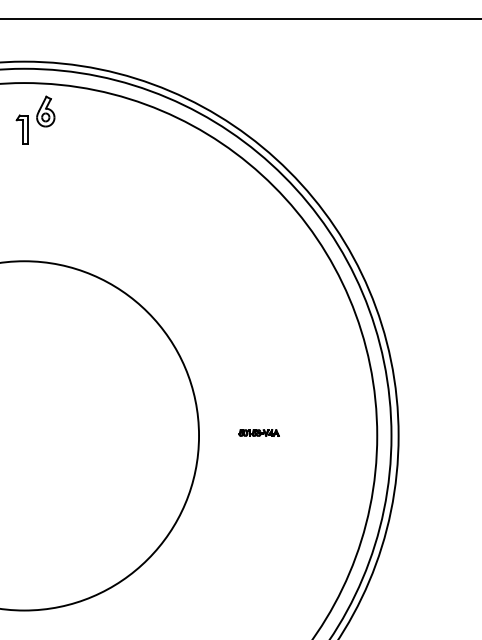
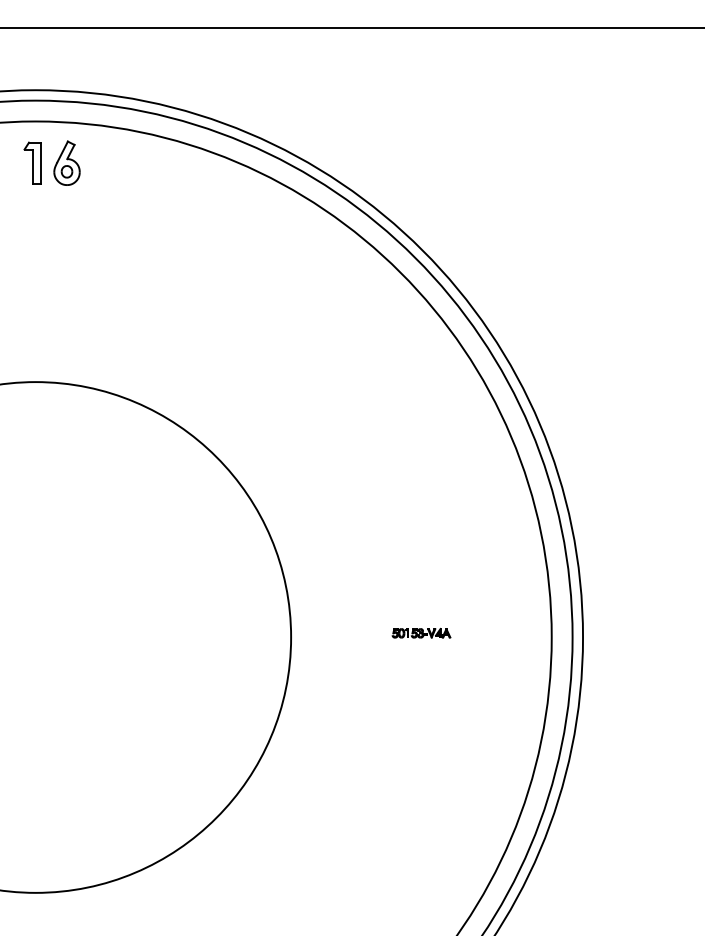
part: (21, 129) -> (31, 163), moved
part: (258, 432) -> (420, 632), moved

